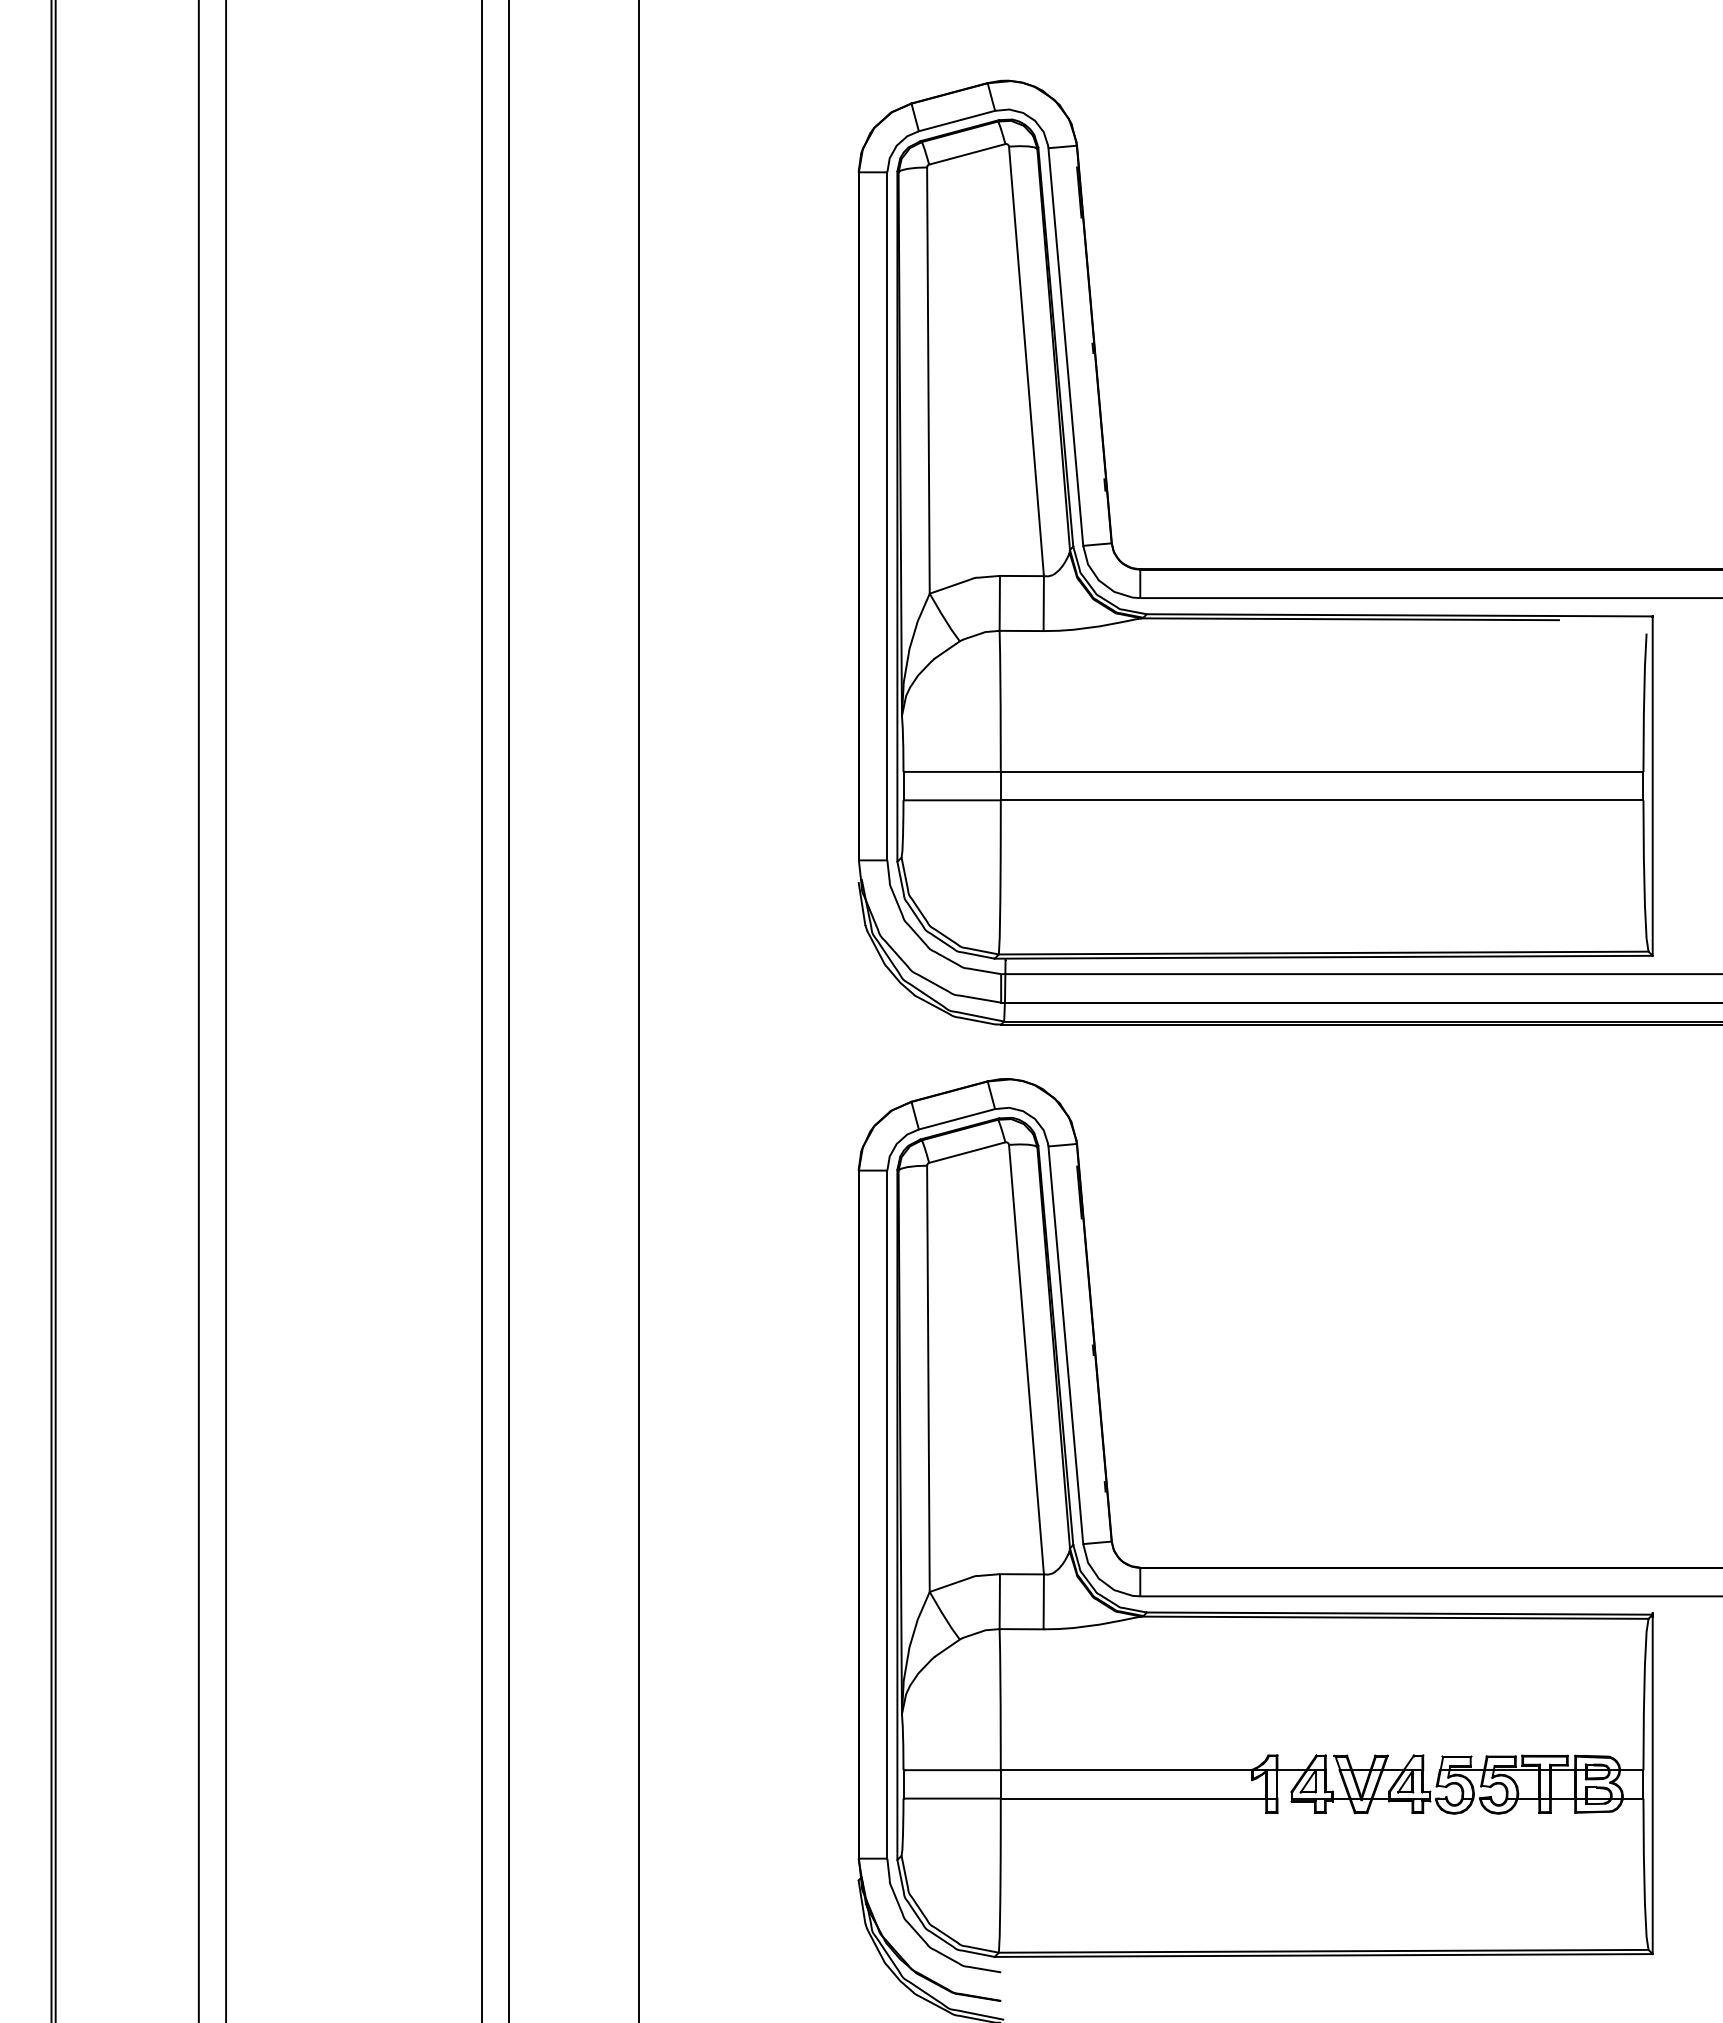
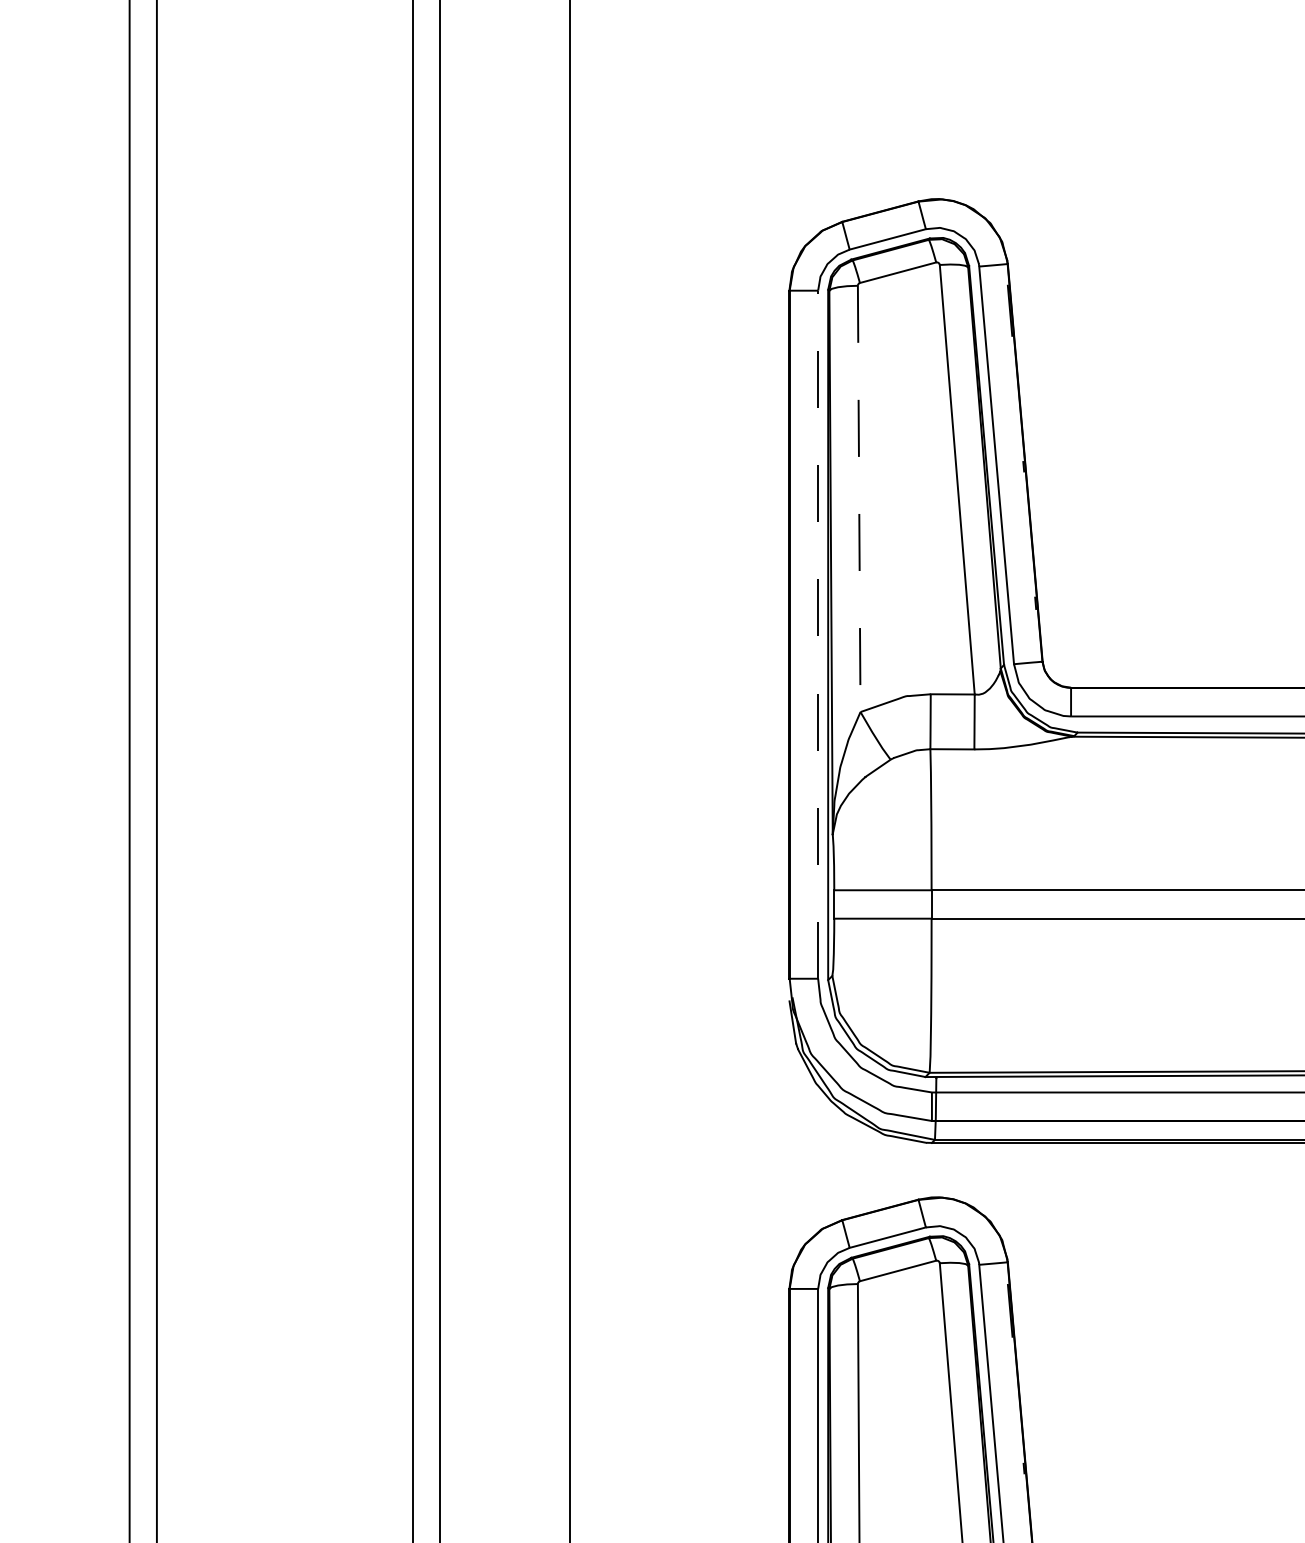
line: (928, 381) -> (859, 499), solid -> dashed
line: (887, 515) -> (818, 633), solid -> dashed

